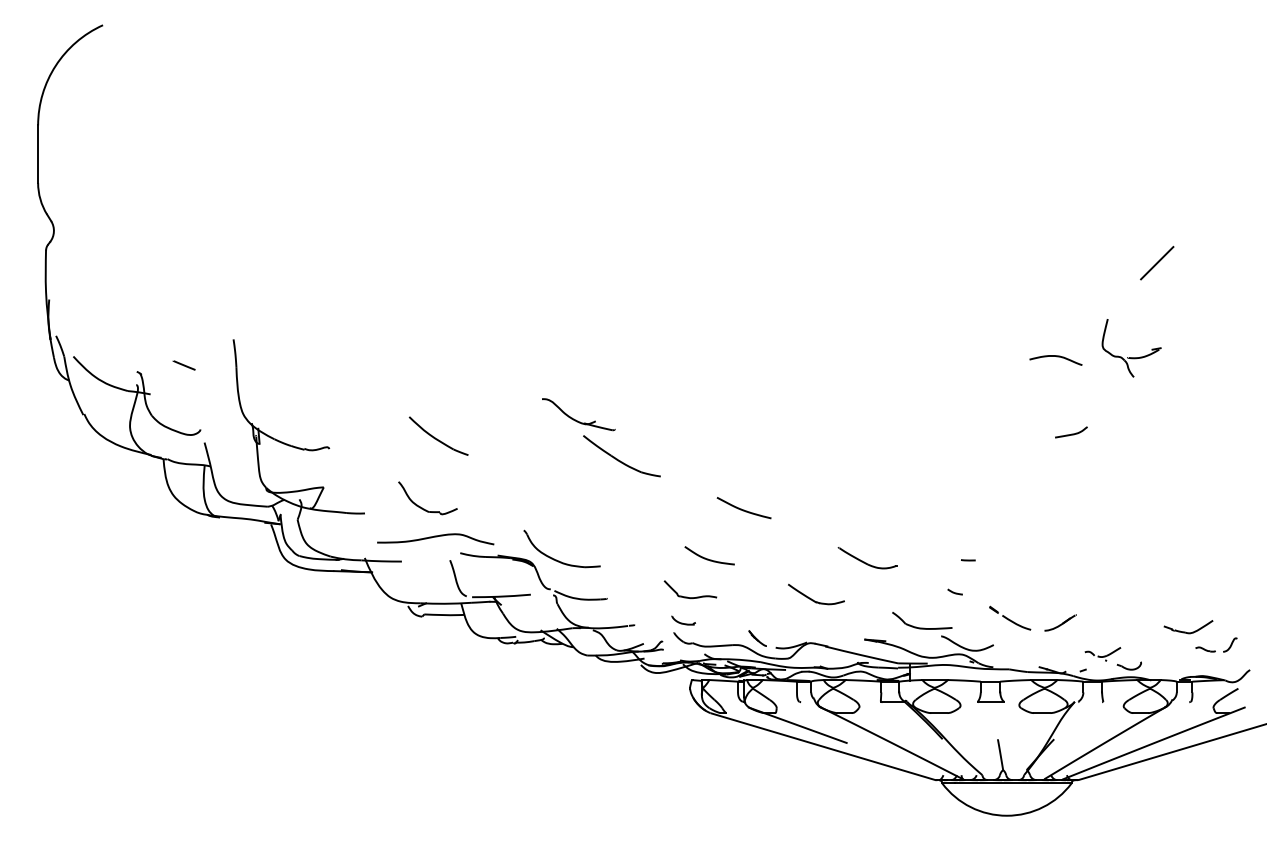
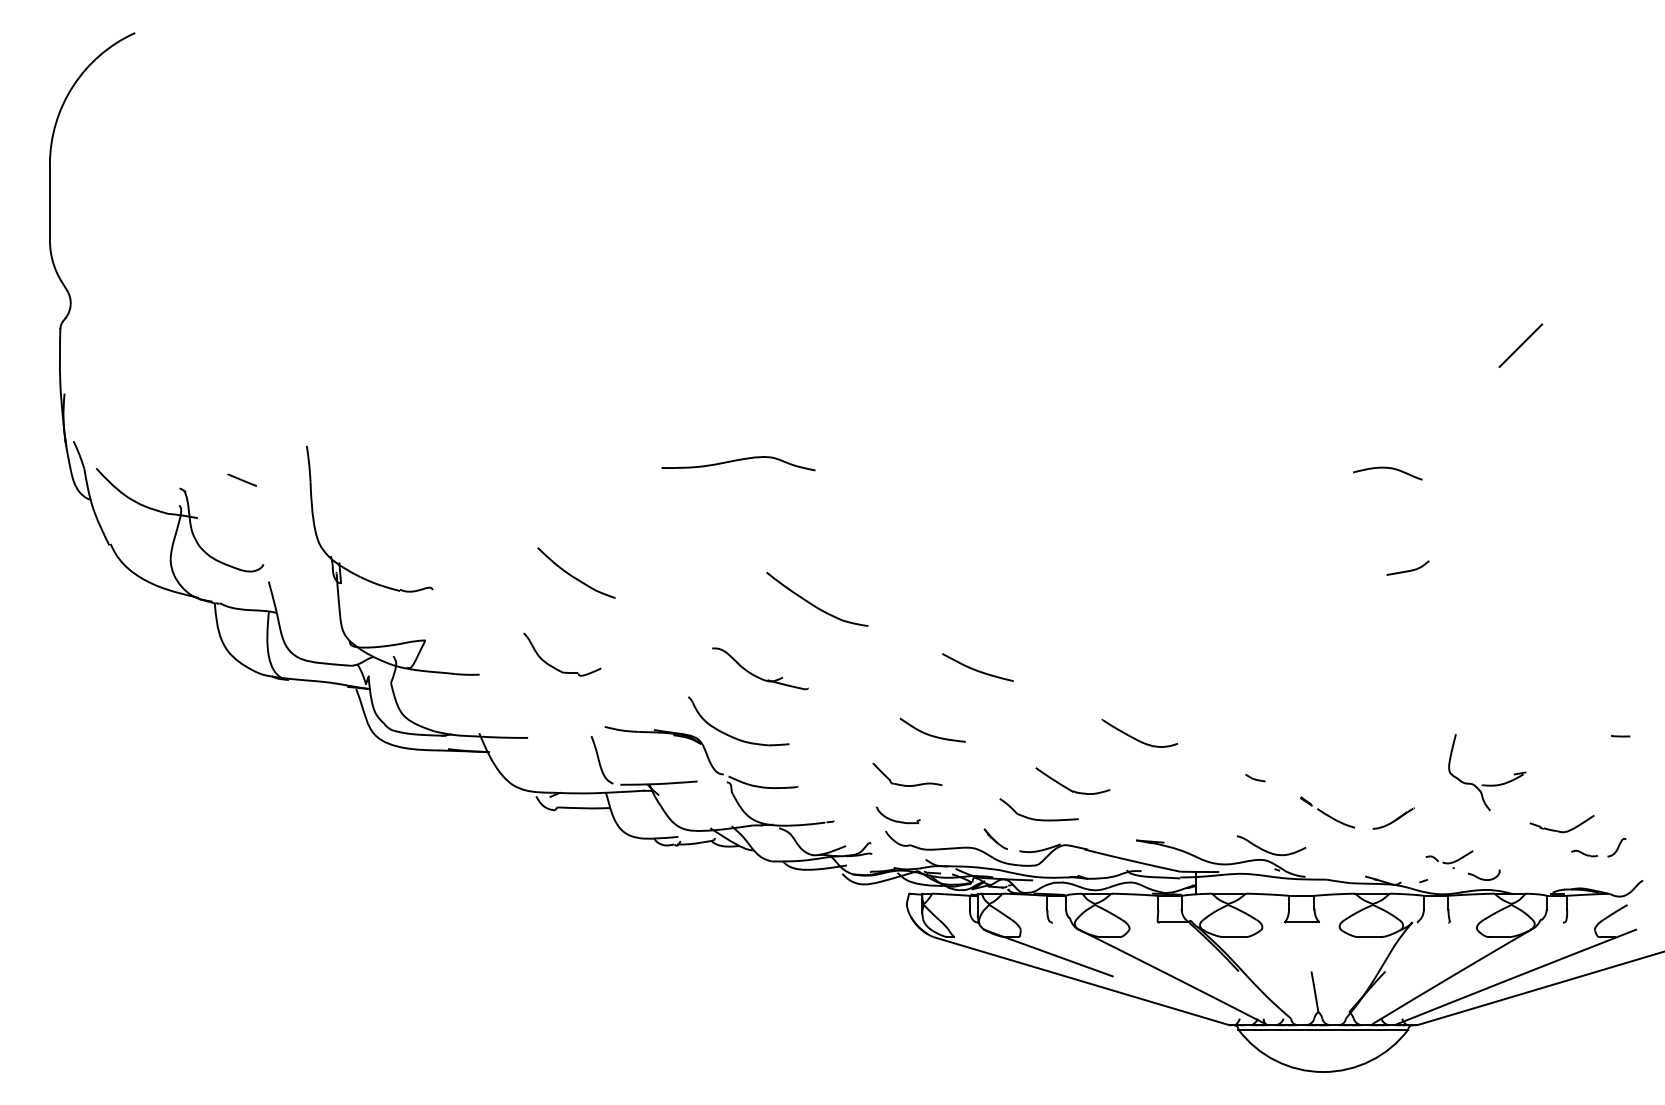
part: (1131, 357) -> (1487, 784), moved
part: (575, 419) -> (756, 675), moved
curve: (434, 537) -> (737, 461), moved
line: (968, 560) -> (1620, 736), moved
part: (683, 620) -> (898, 815), size x1.43
part: (919, 627) -> (1035, 818), moved

